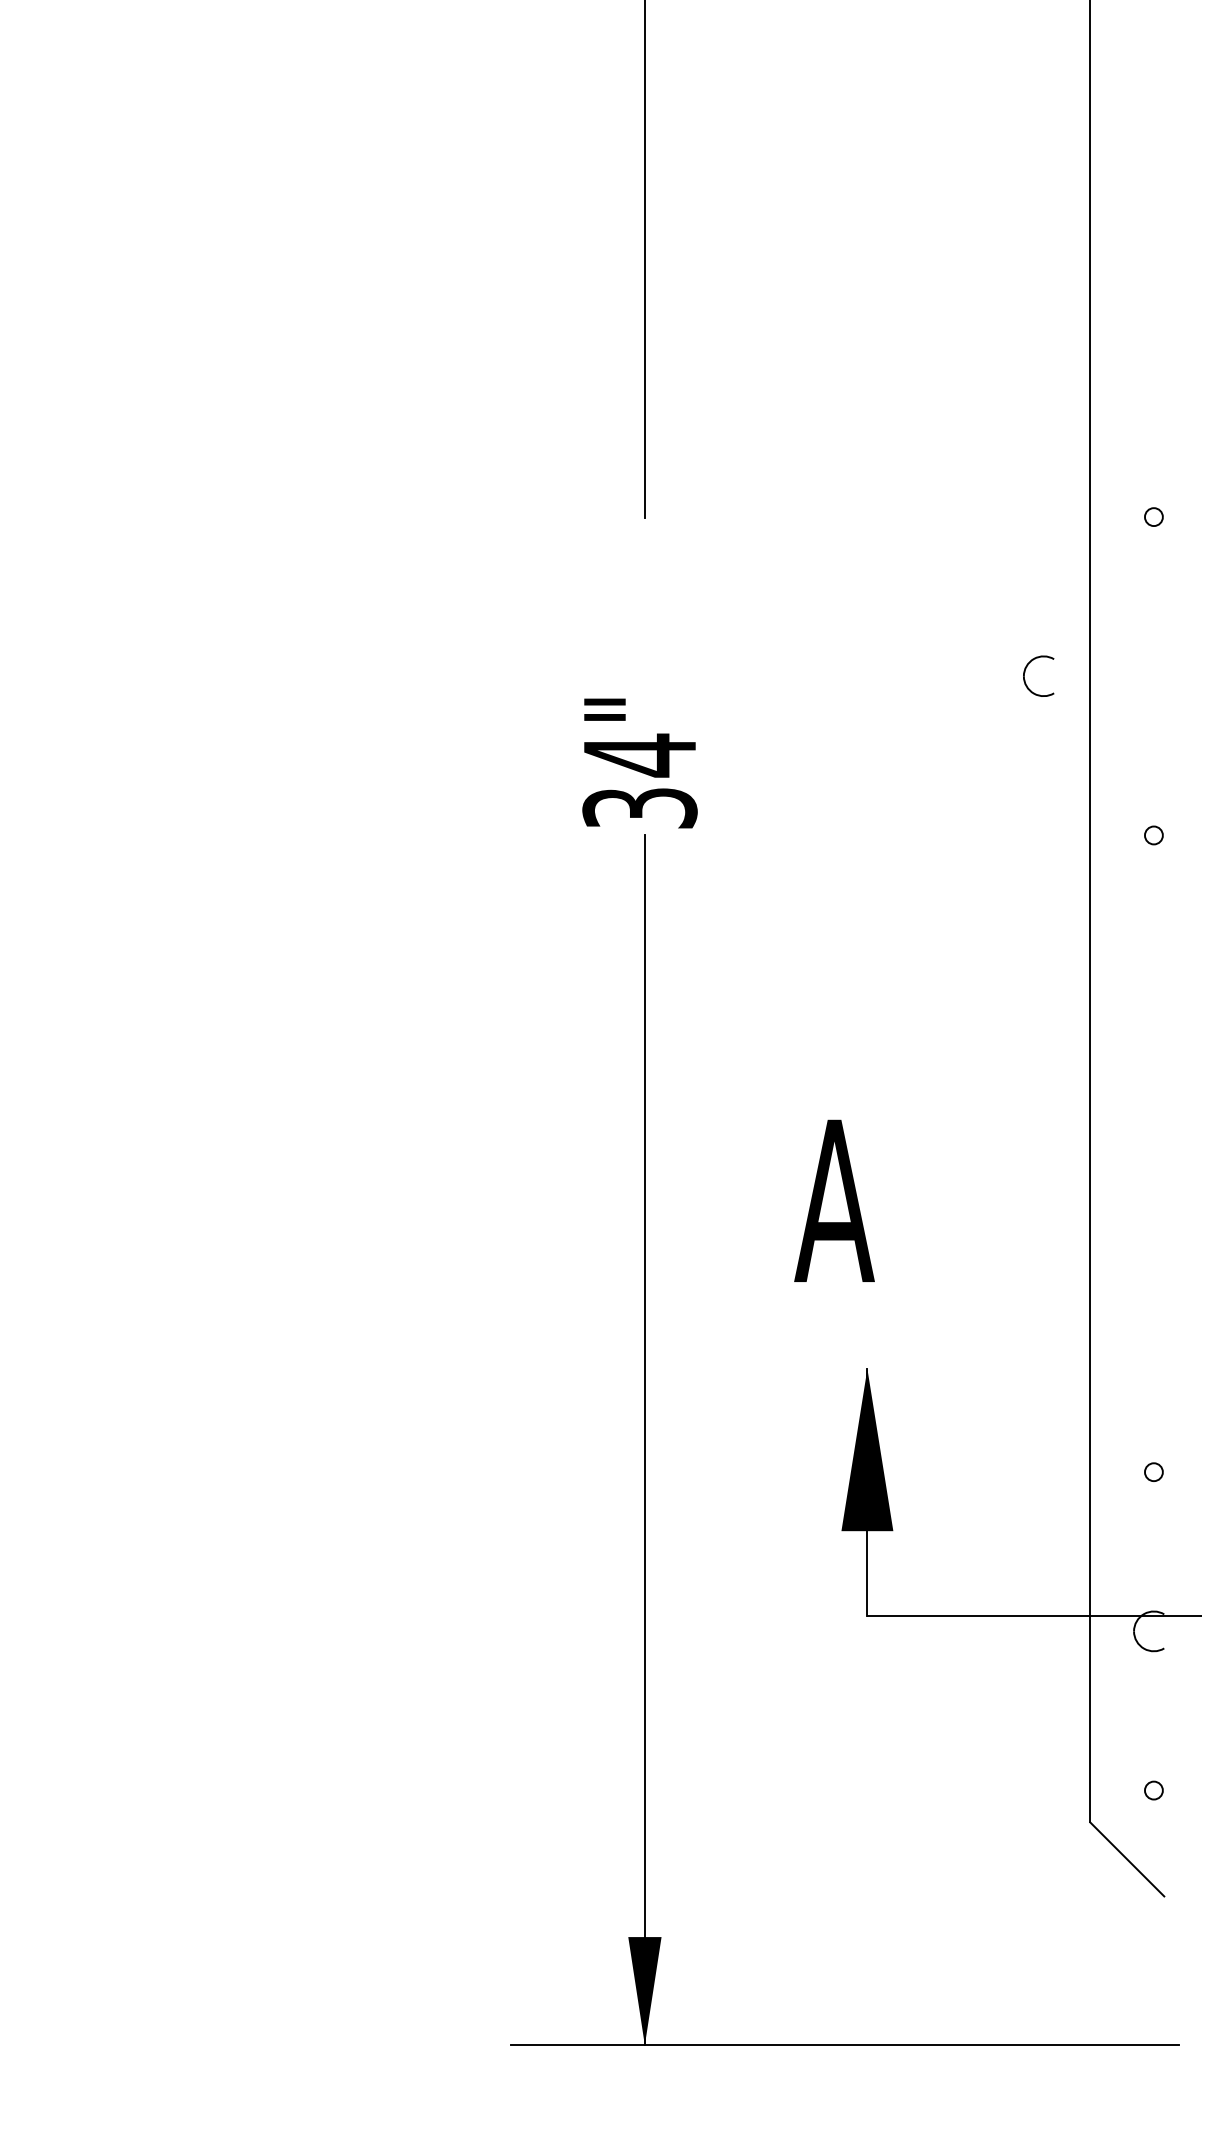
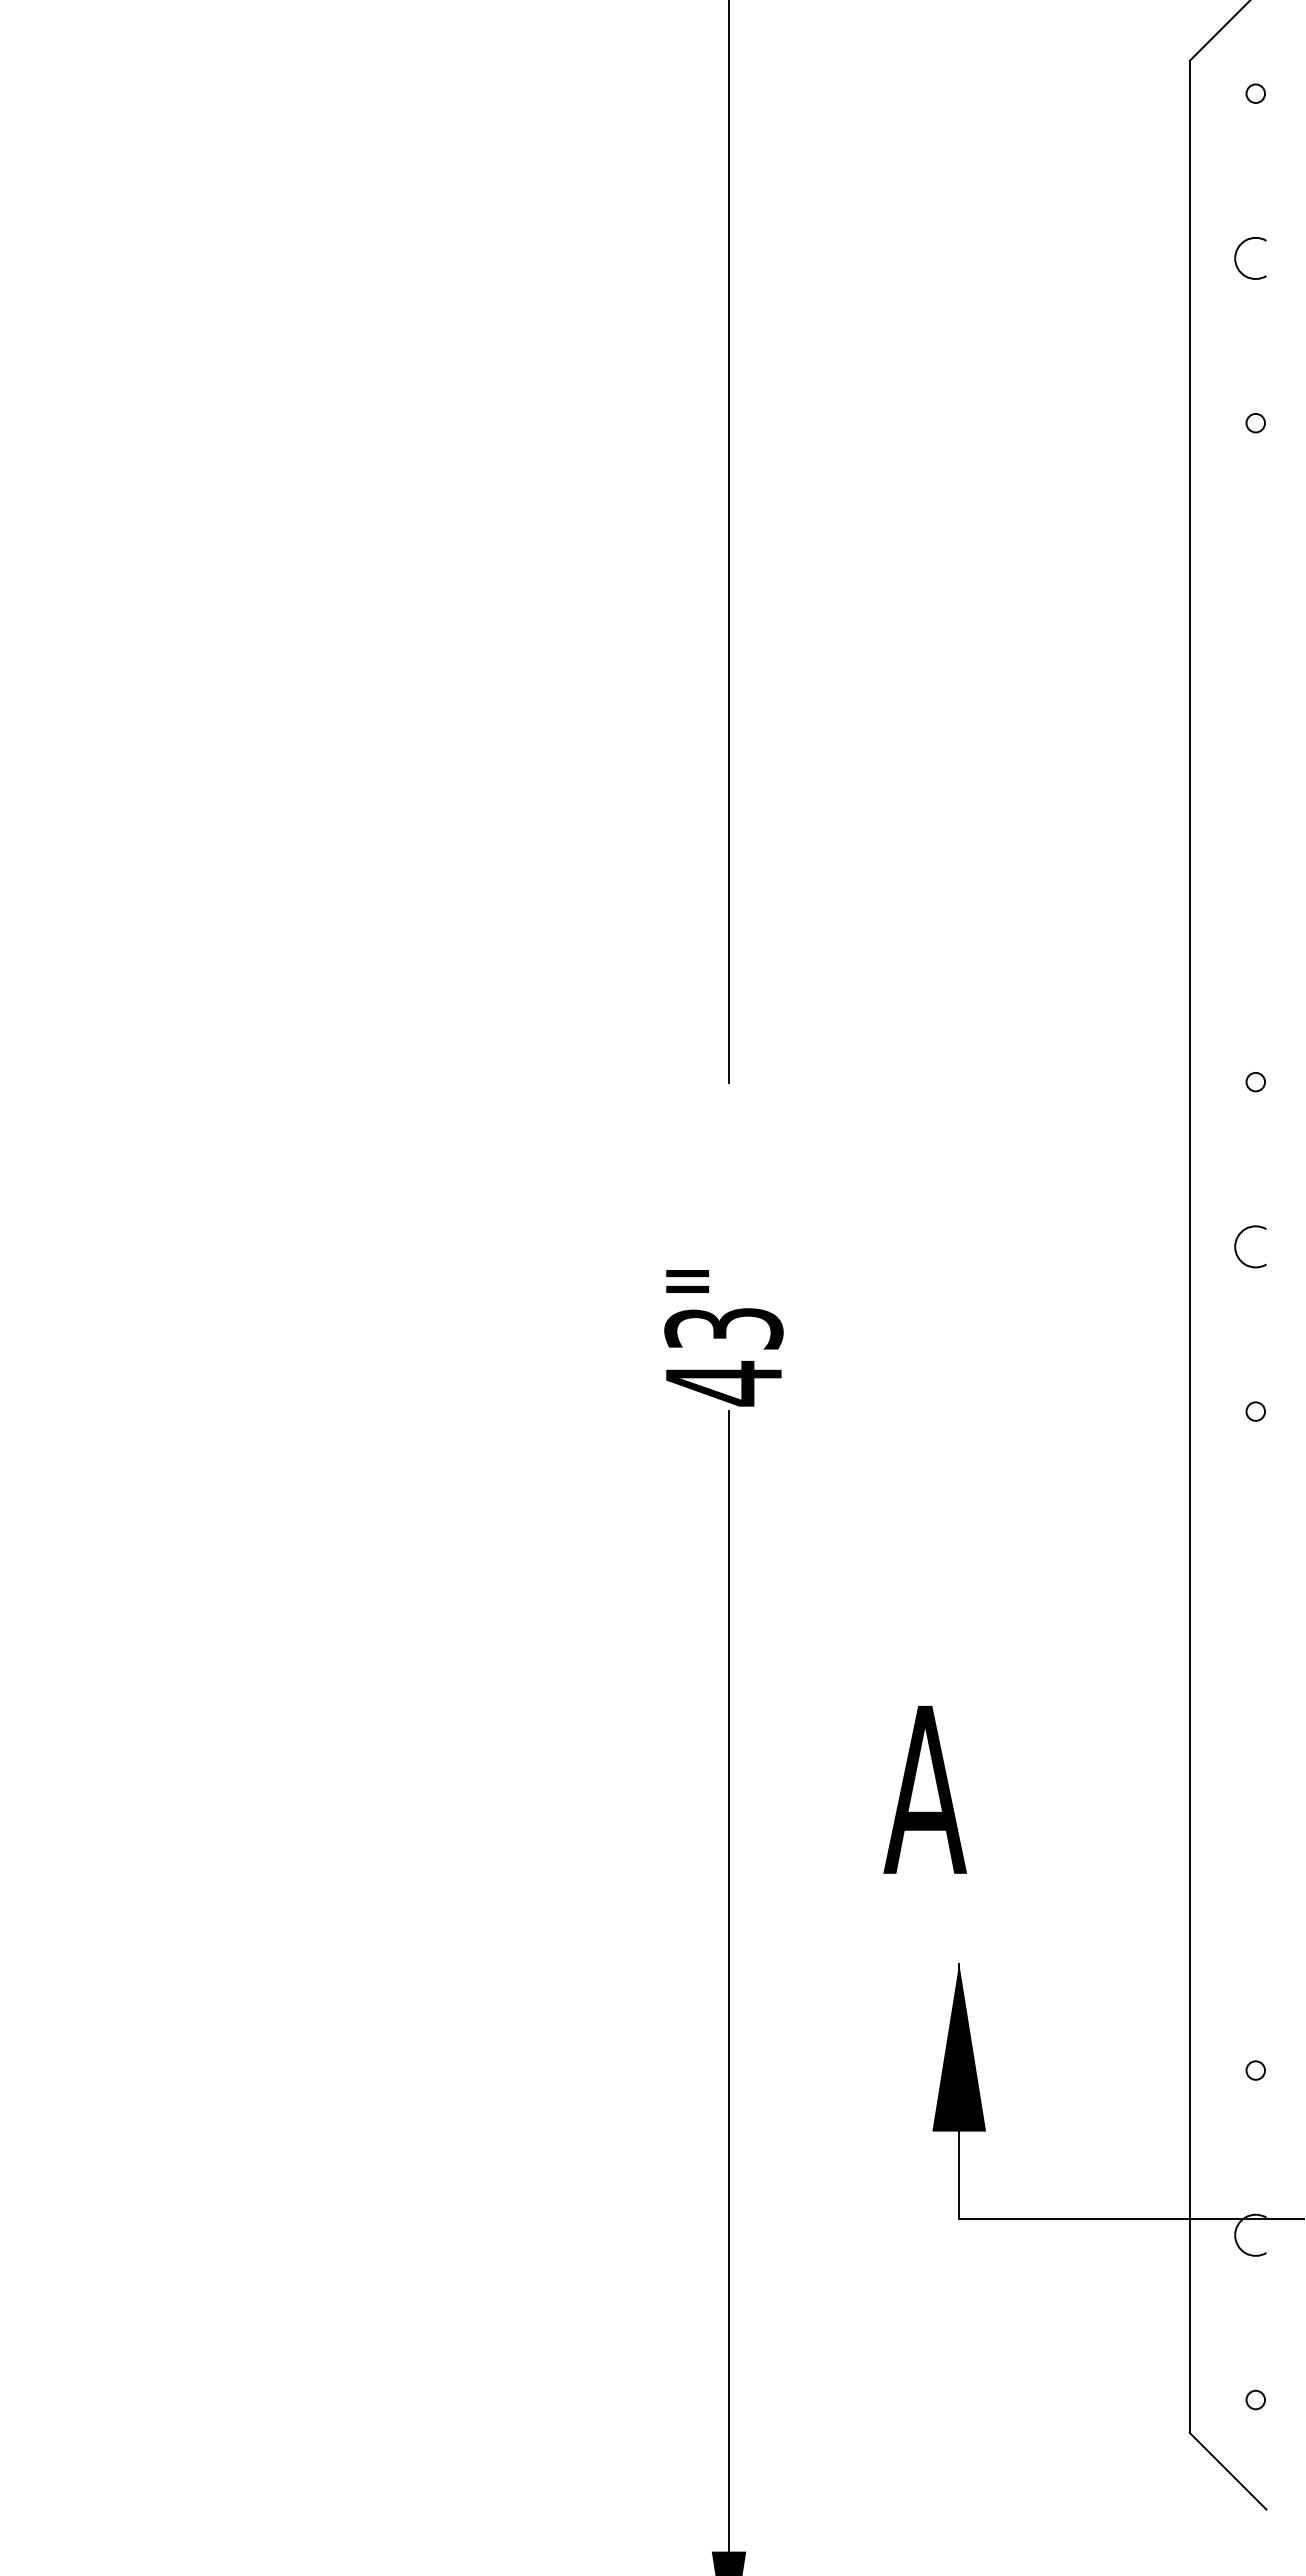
part: (1025, 675) -> (1236, 1246), moved
text: (639, 782) -> (723, 1356), 34" -> 43"

